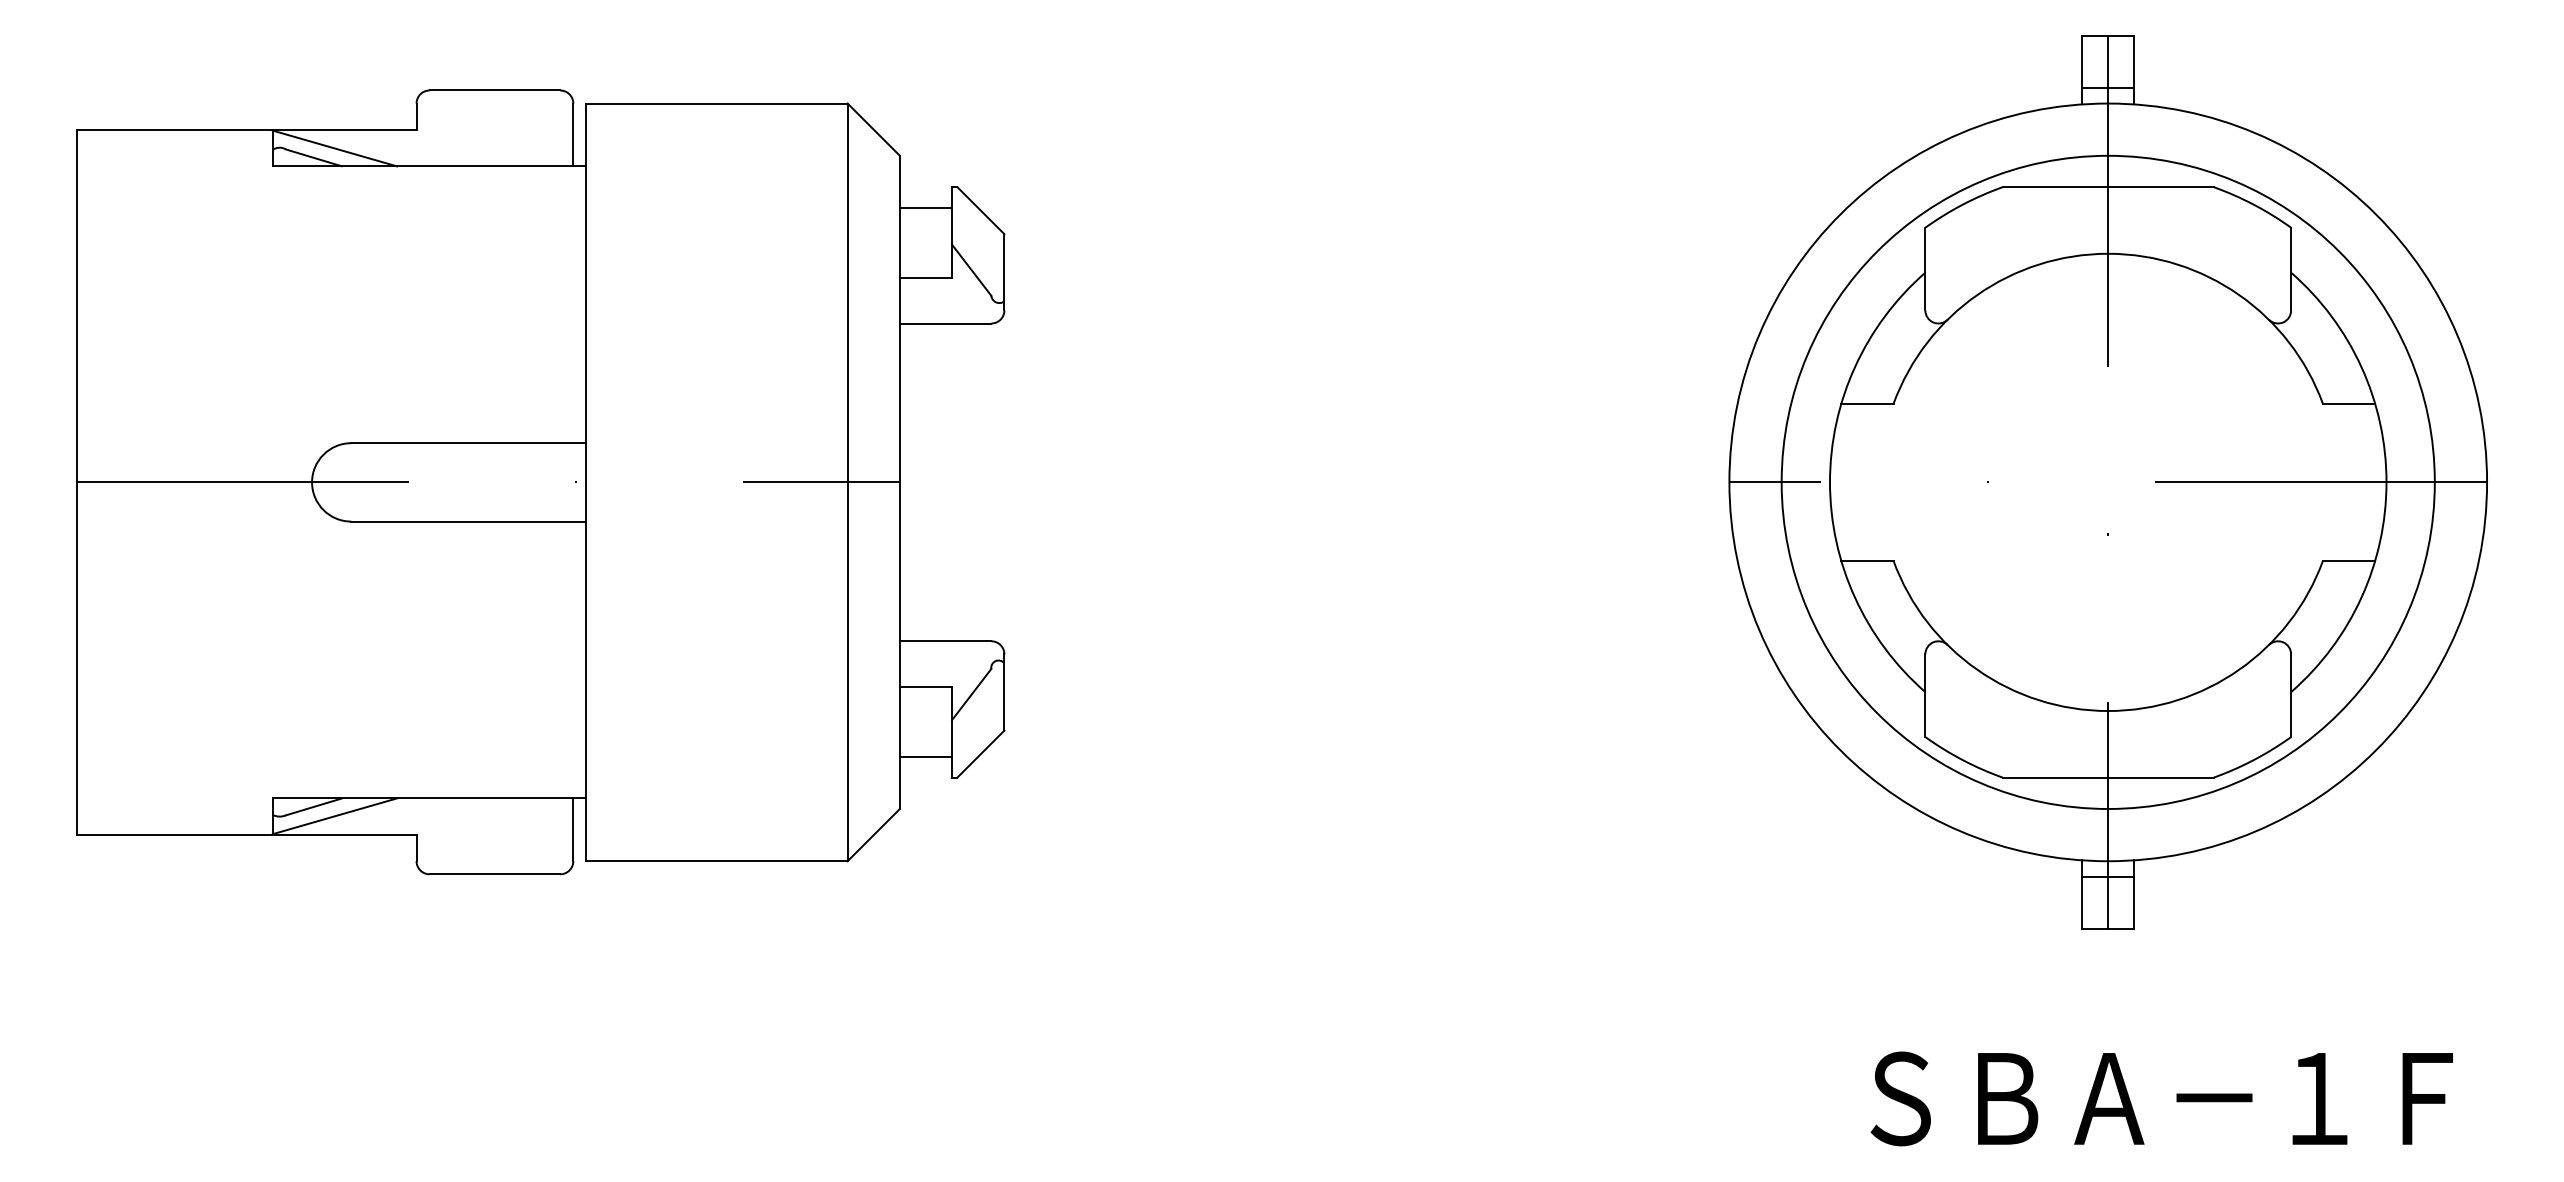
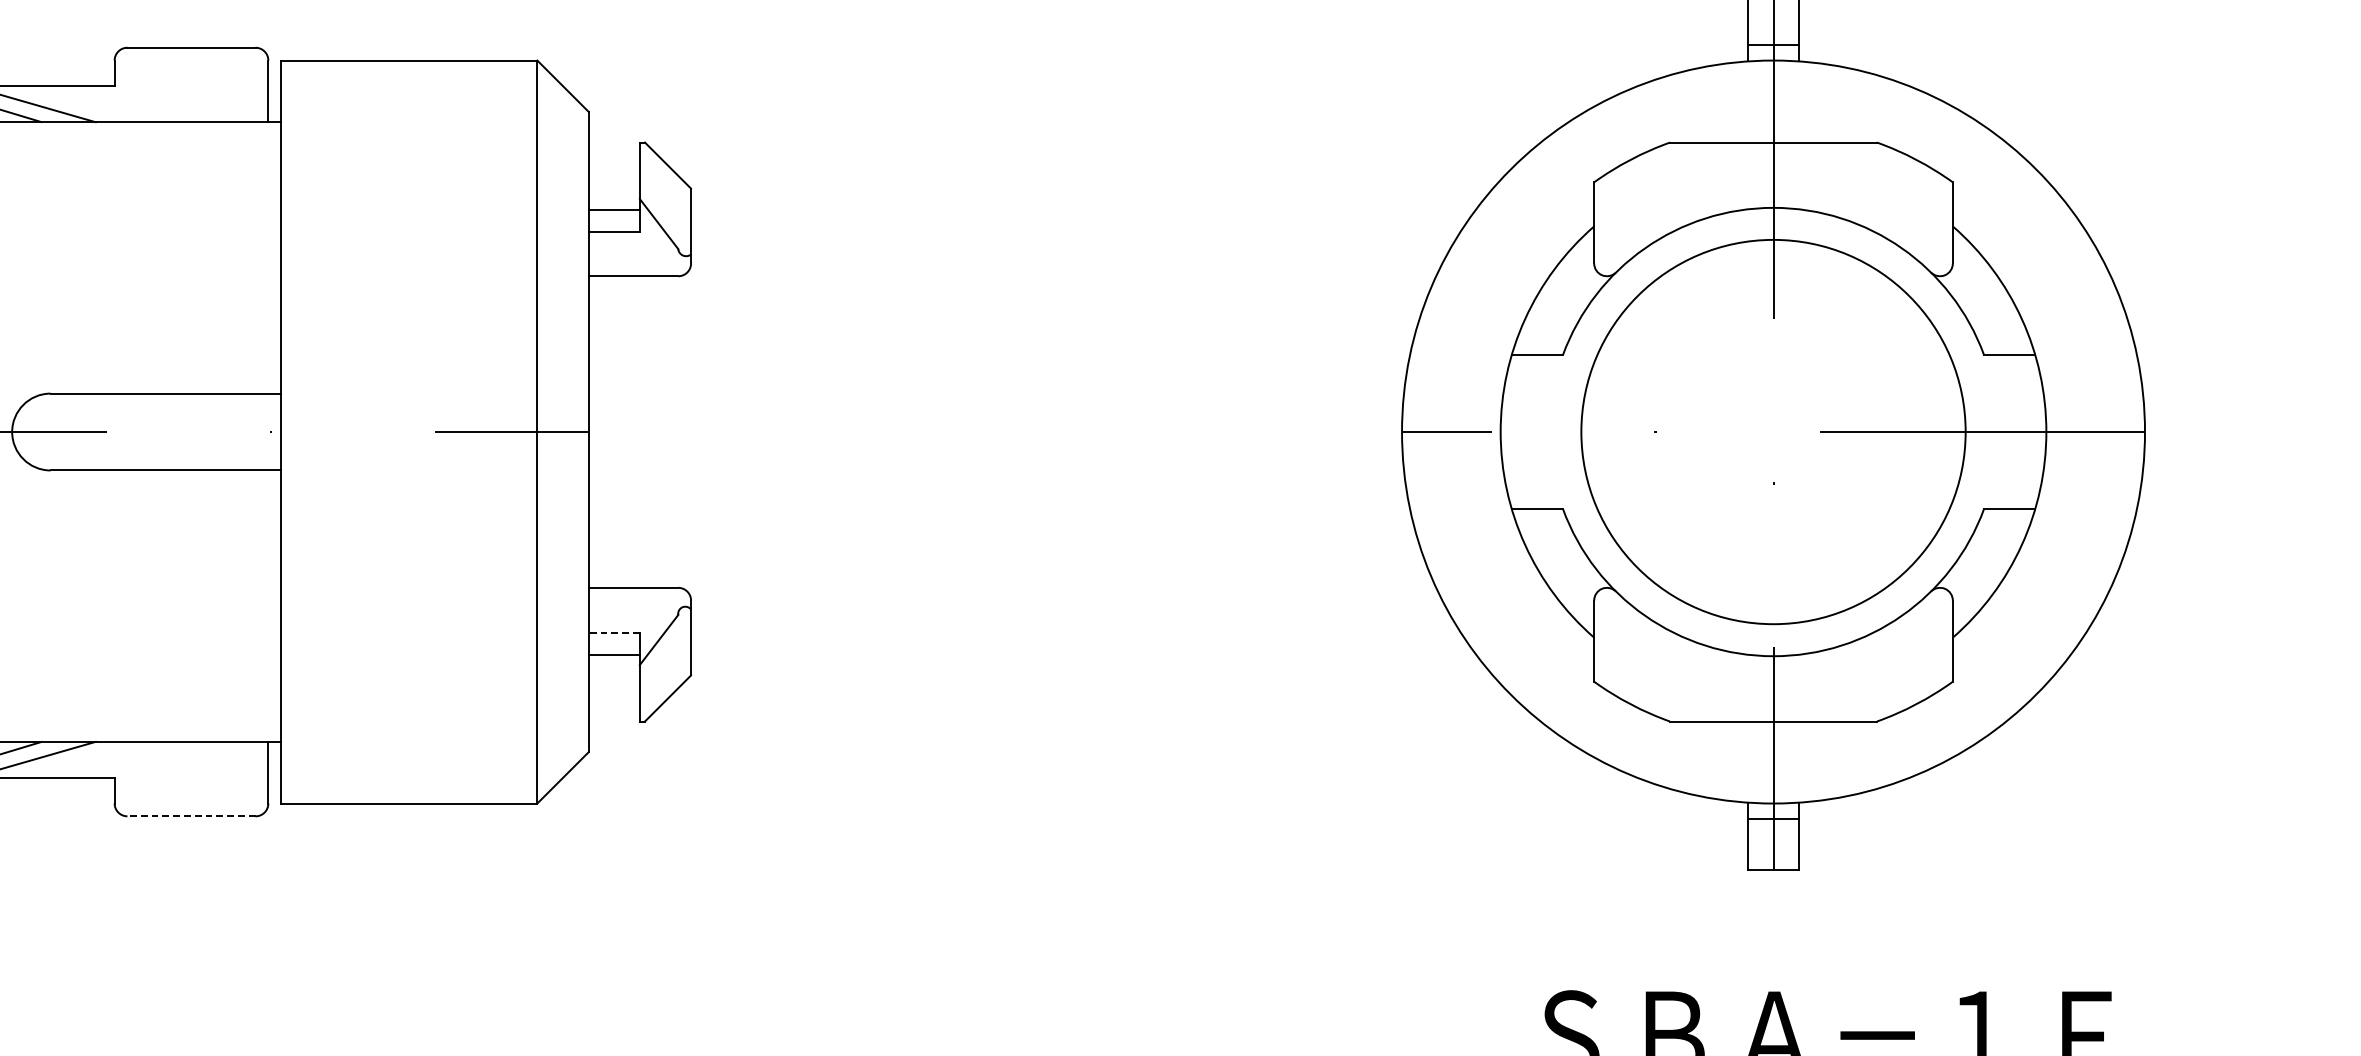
line: (925, 208) -> (613, 210), moved
circle: (2107, 481) -> (1772, 431), size x0.6
line: (925, 686) -> (613, 632), solid -> dashed
line: (925, 756) -> (613, 654), moved
line: (494, 874) -> (191, 816), solid -> dashed

